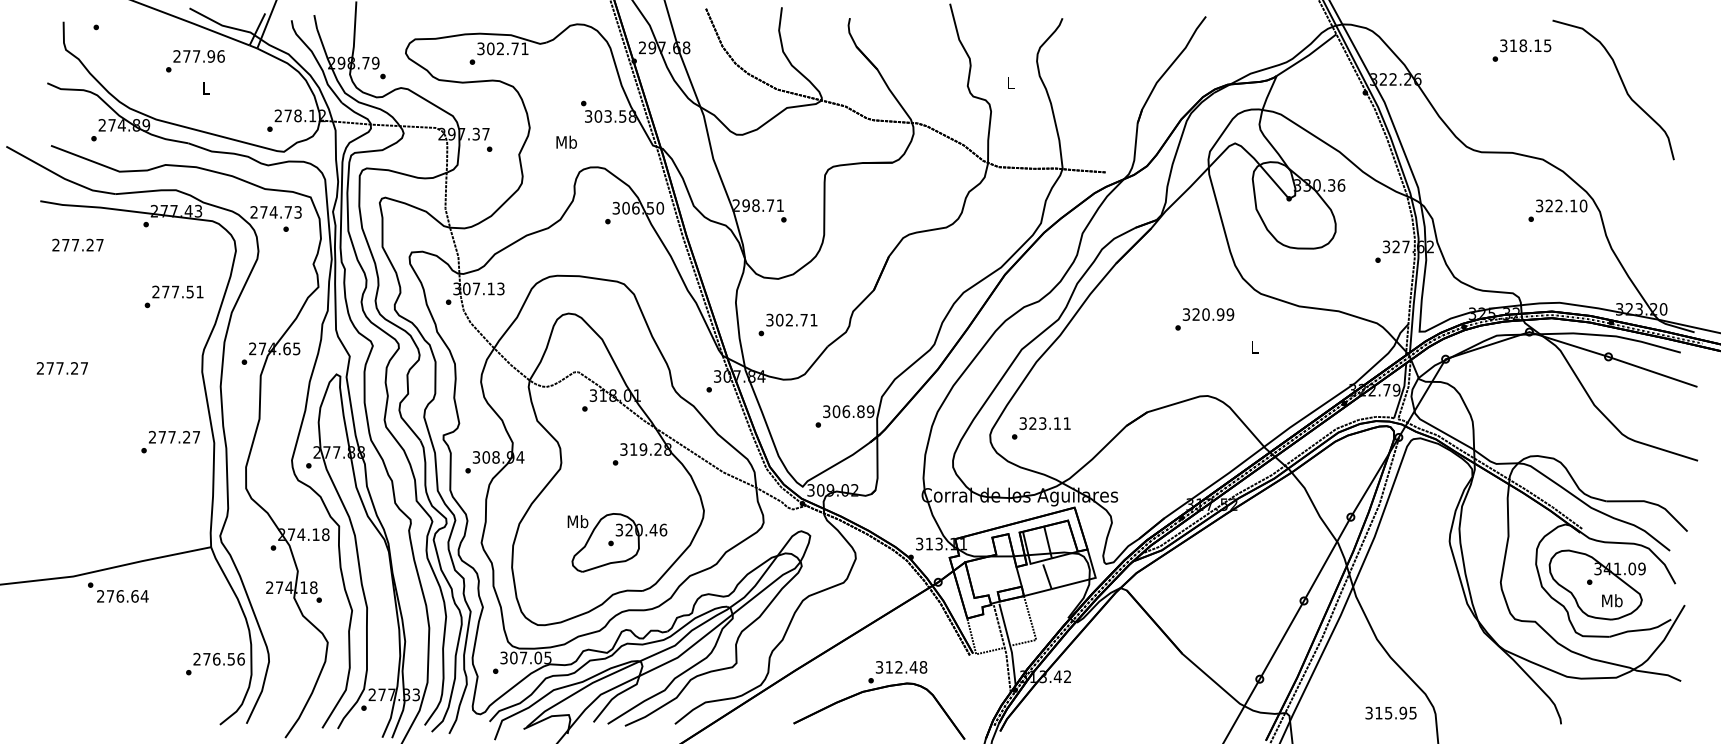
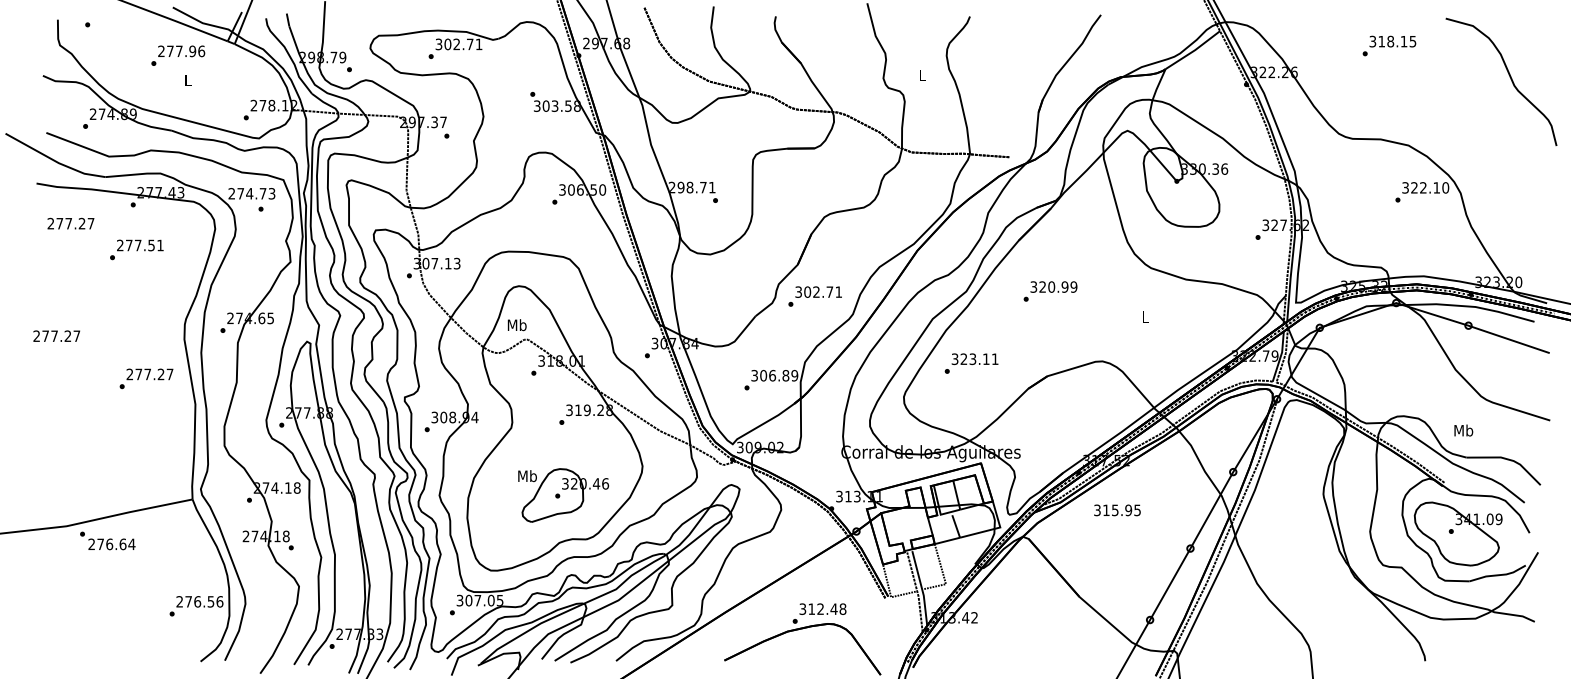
curve: (1623, 87) -> (1510, 79), moved
text: (566, 141) -> (517, 324), moved
text: (173, 296) -> (136, 249), moved
text: (1204, 319) -> (1050, 291), moved
text: (787, 324) -> (814, 296), moved
text: (1041, 428) -> (971, 363), moved
text: (170, 442) -> (146, 379), moved
text: (1612, 600) -> (1463, 430), moved
text: (1390, 712) -> (1116, 509), moved

